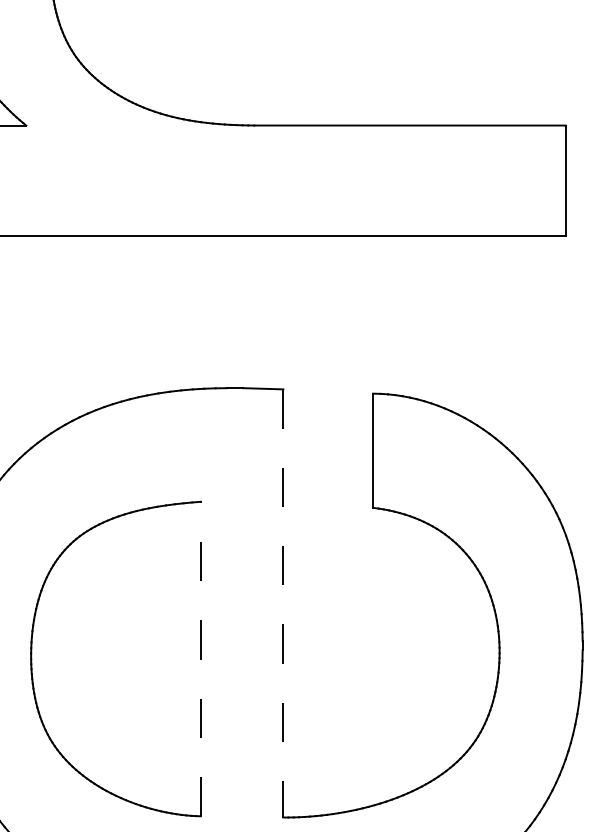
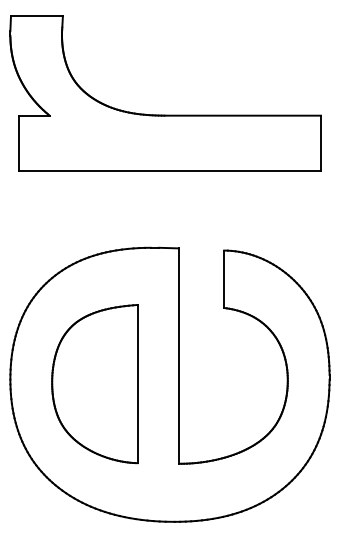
line: (284, 604) -> (179, 356), dashed -> solid
line: (200, 657) -> (137, 383), dashed -> solid

